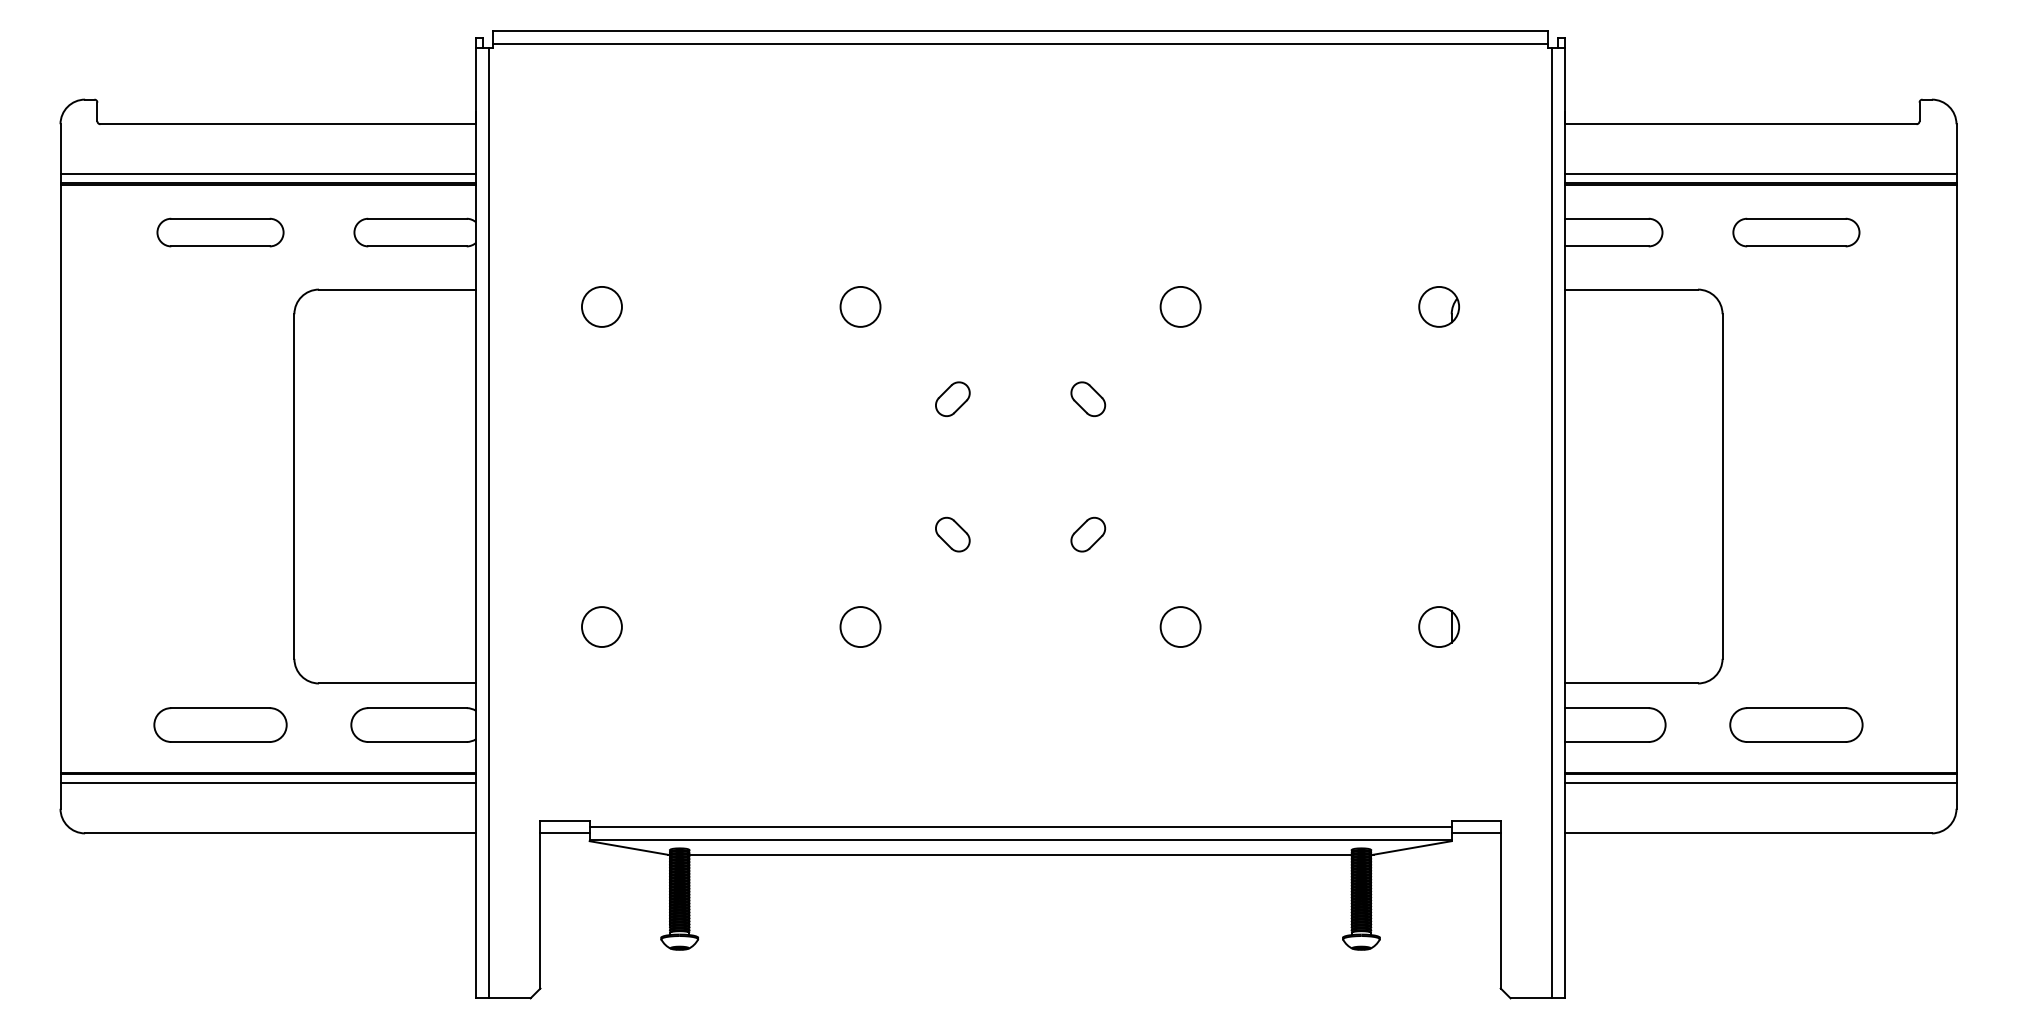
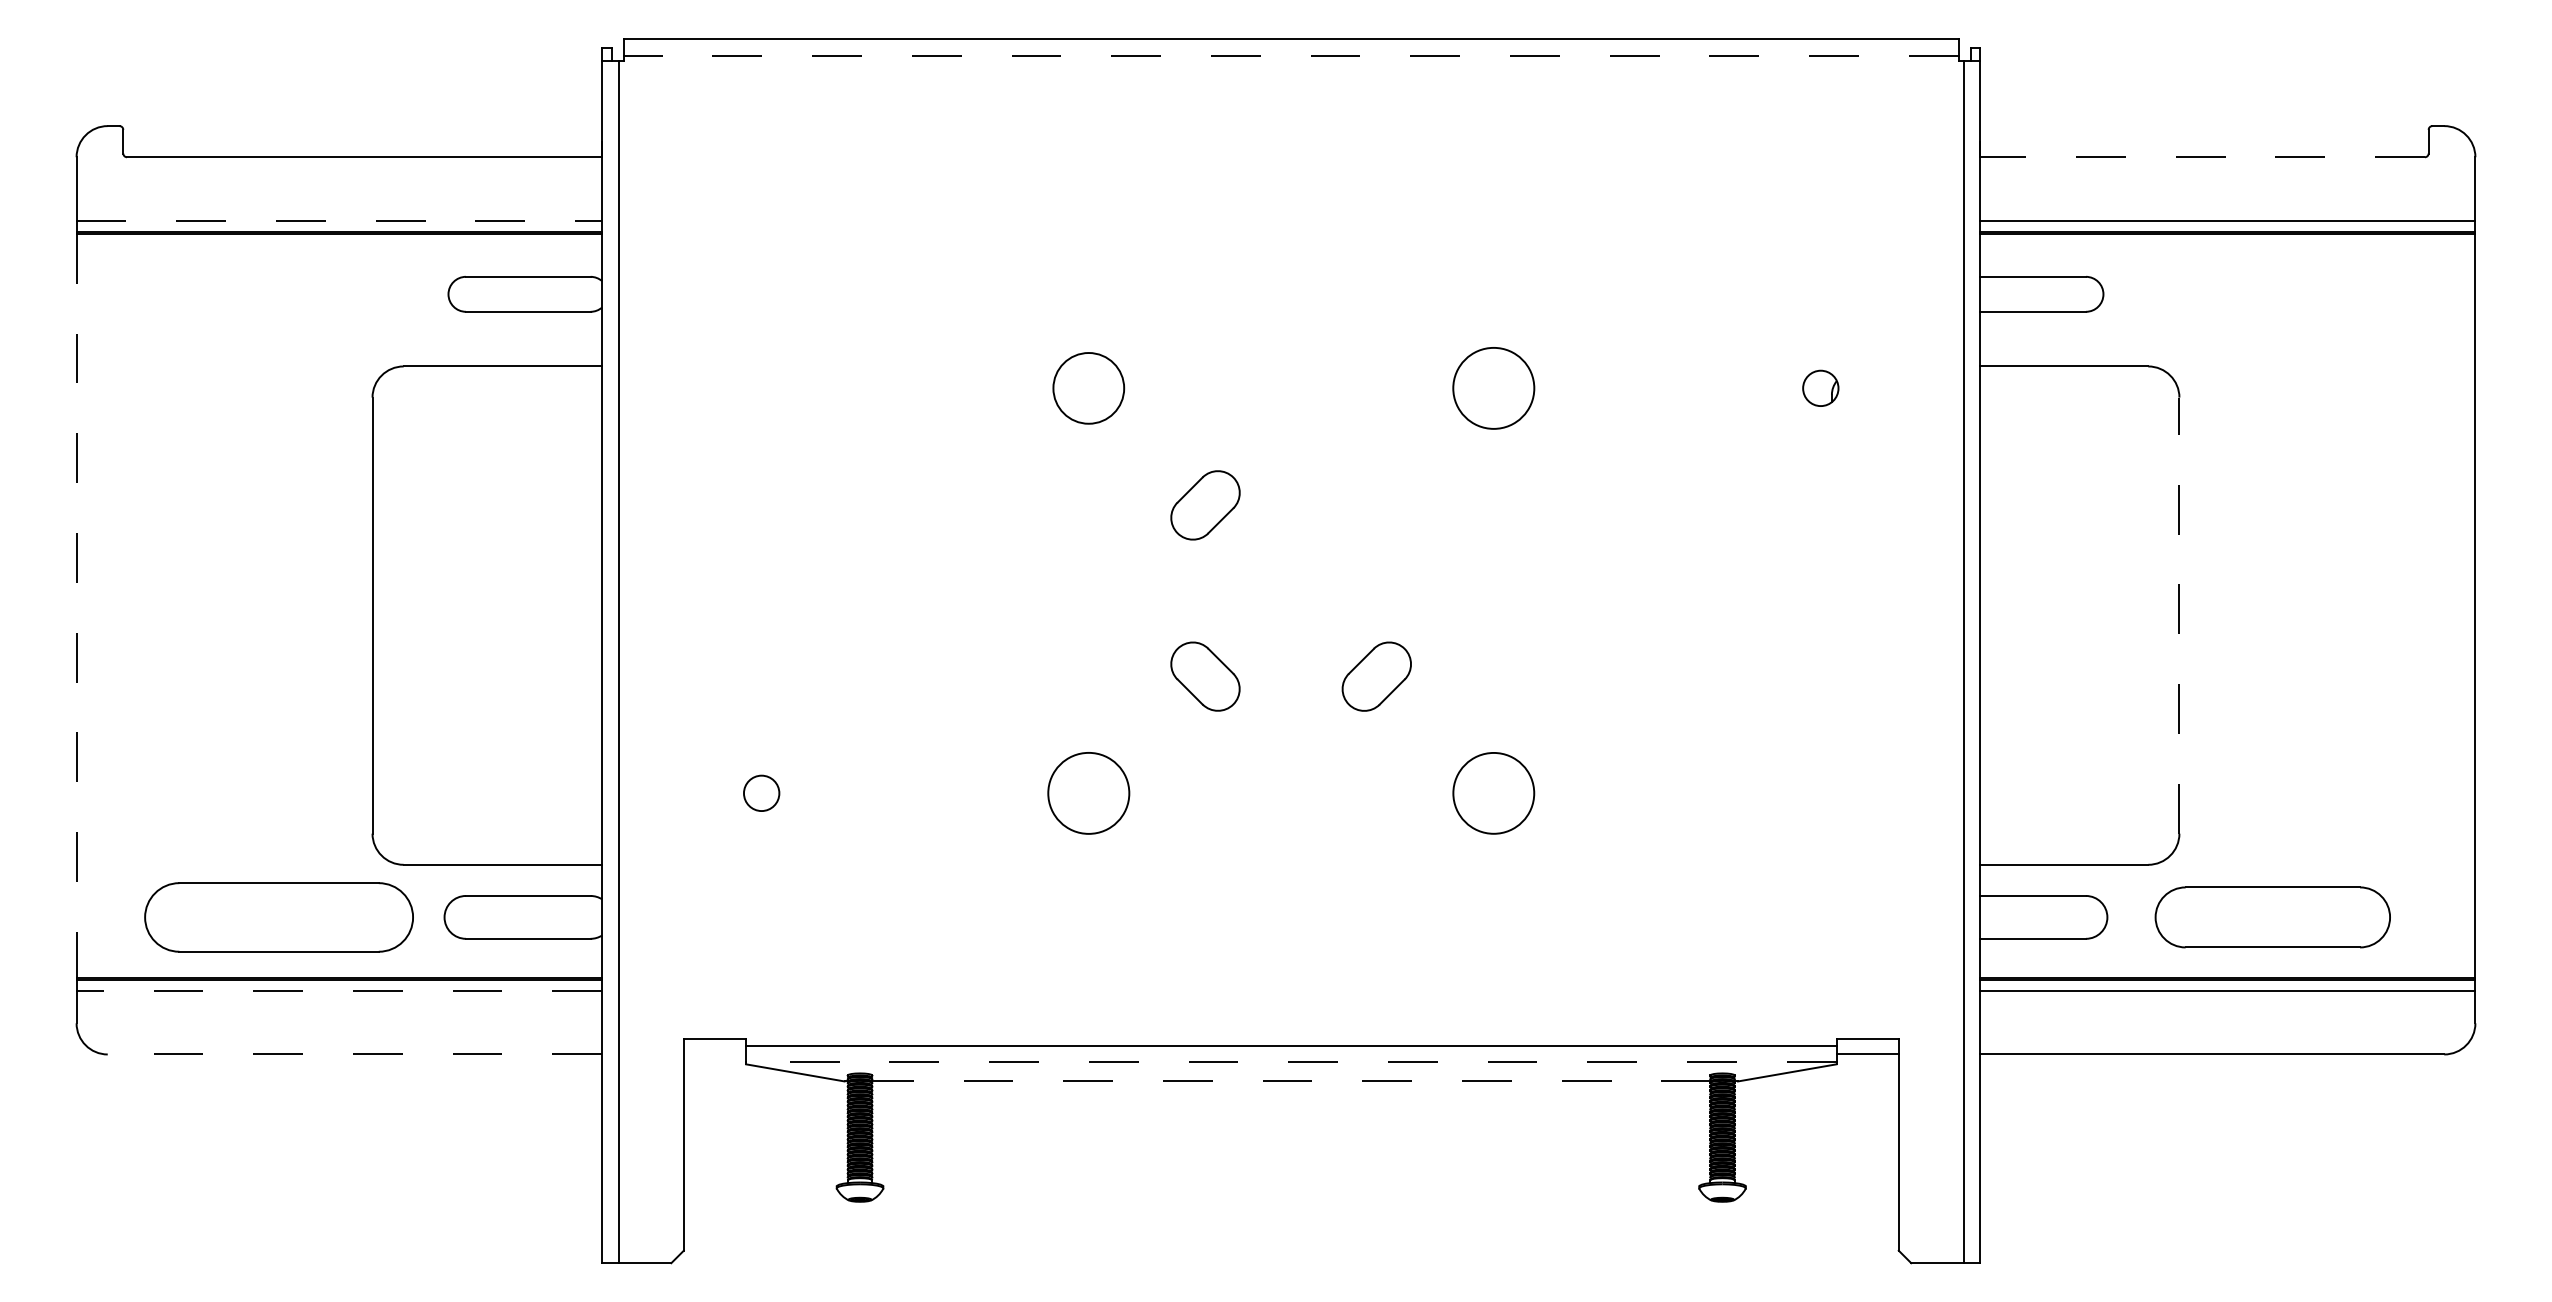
line: (1020, 43) -> (1291, 55), solid -> dashed
line: (1740, 124) -> (2202, 157), solid -> dashed
line: (268, 174) -> (339, 220), solid -> dashed
part: (220, 232) -> (279, 294), removed
part: (1796, 232) -> (2272, 294), removed
circle: (601, 306) -> (761, 387), removed
circle: (860, 306) -> (1088, 387), size x1.4
circle: (1180, 306) -> (1493, 387), size x1.6
part: (1438, 306) -> (1820, 387), size x0.7
part: (952, 398) -> (1205, 504), size x1.6
part: (1088, 398) -> (1377, 504), removed
line: (60, 479) -> (76, 606), solid -> dashed
line: (1722, 486) -> (2179, 615), solid -> dashed
part: (952, 534) -> (1205, 676), size x1.6
part: (1088, 534) -> (1377, 676), size x1.6
circle: (601, 626) -> (761, 792), size x0.7
part: (1439, 626) -> (1821, 792), removed
circle: (860, 627) -> (1088, 793), size x1.6
circle: (1180, 627) -> (1493, 793), size x1.6
part: (220, 724) -> (279, 916), size x1.6
part: (1796, 724) -> (2272, 916), size x1.4
line: (268, 783) -> (339, 991), solid -> dashed
line: (280, 833) -> (354, 1054), solid -> dashed
line: (564, 833) -> (714, 1054), removed
line: (1020, 839) -> (1291, 1062), solid -> dashed
line: (1020, 854) -> (1291, 1081), solid -> dashed

